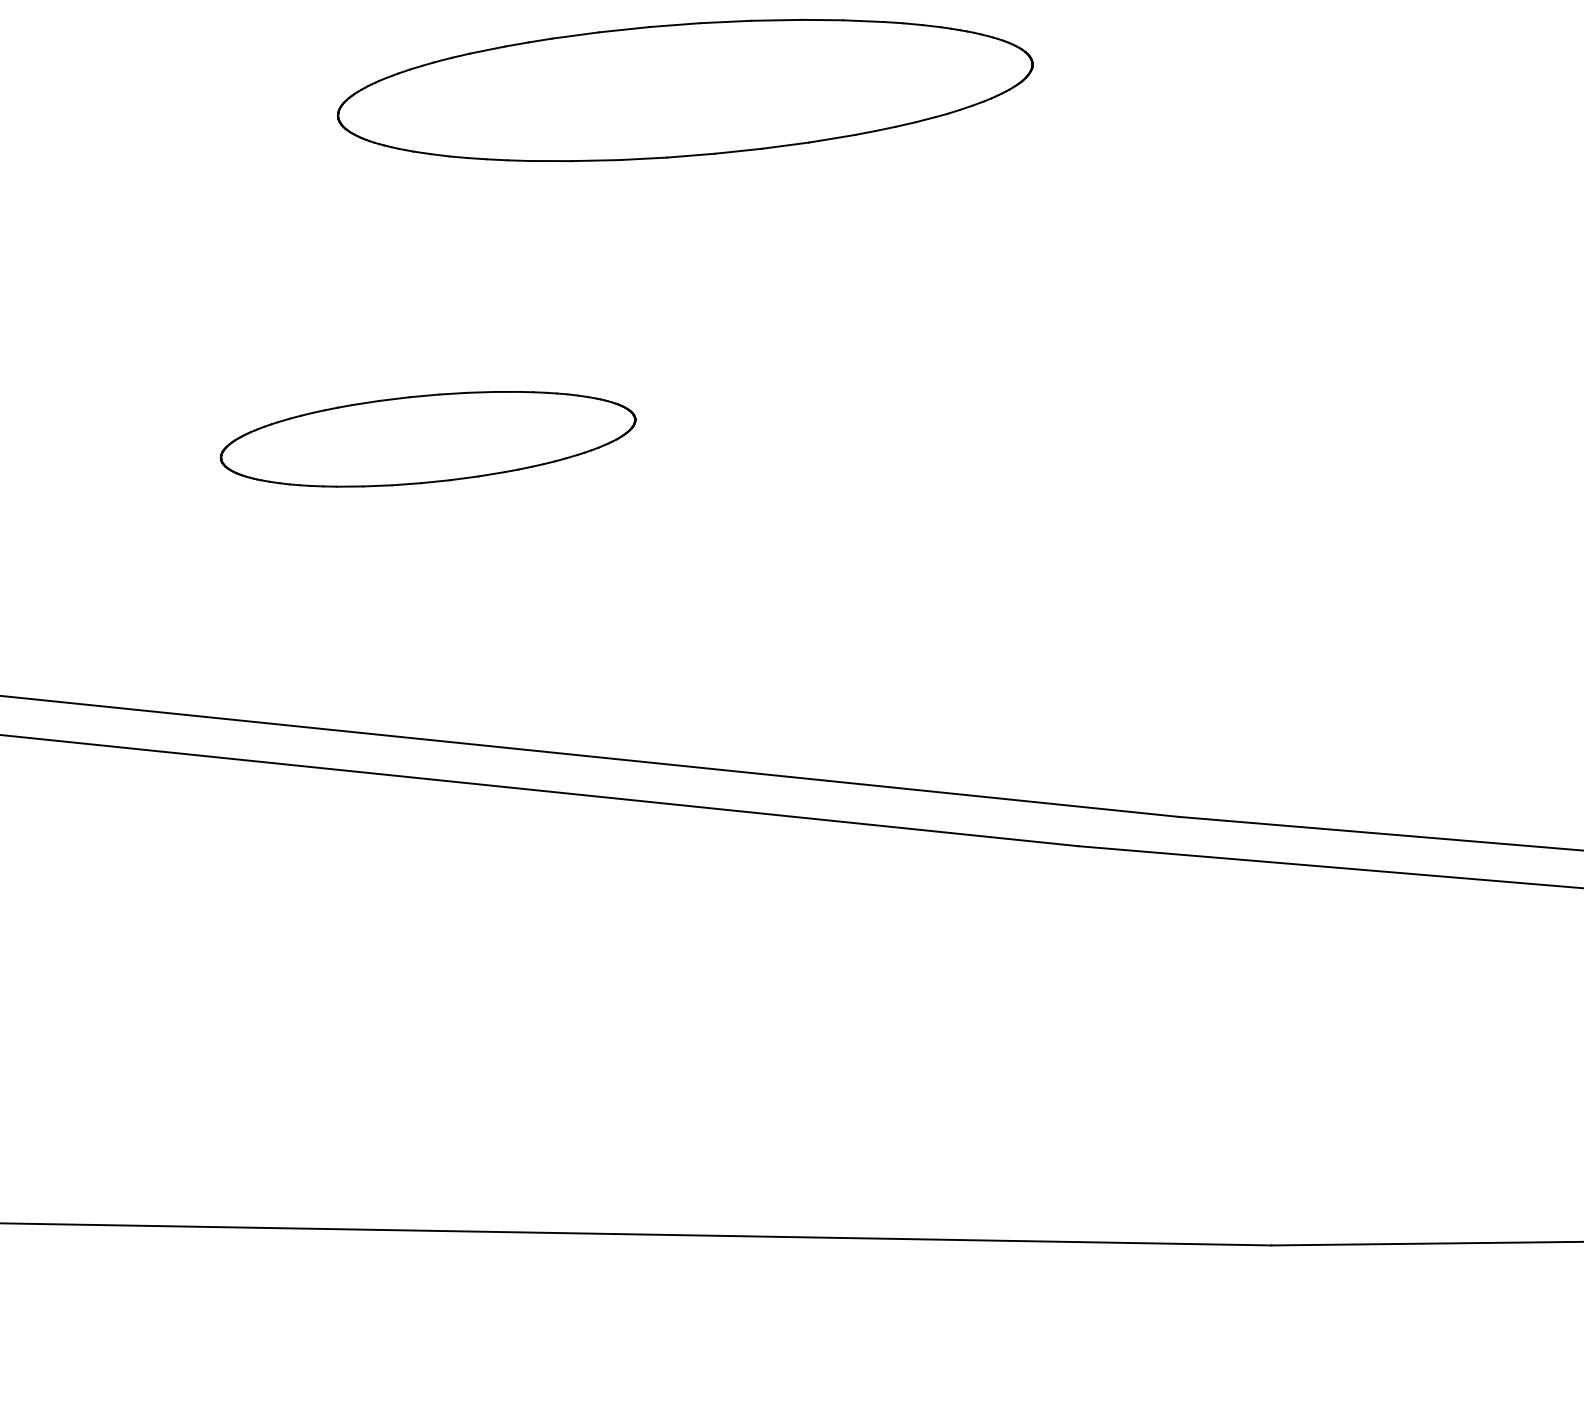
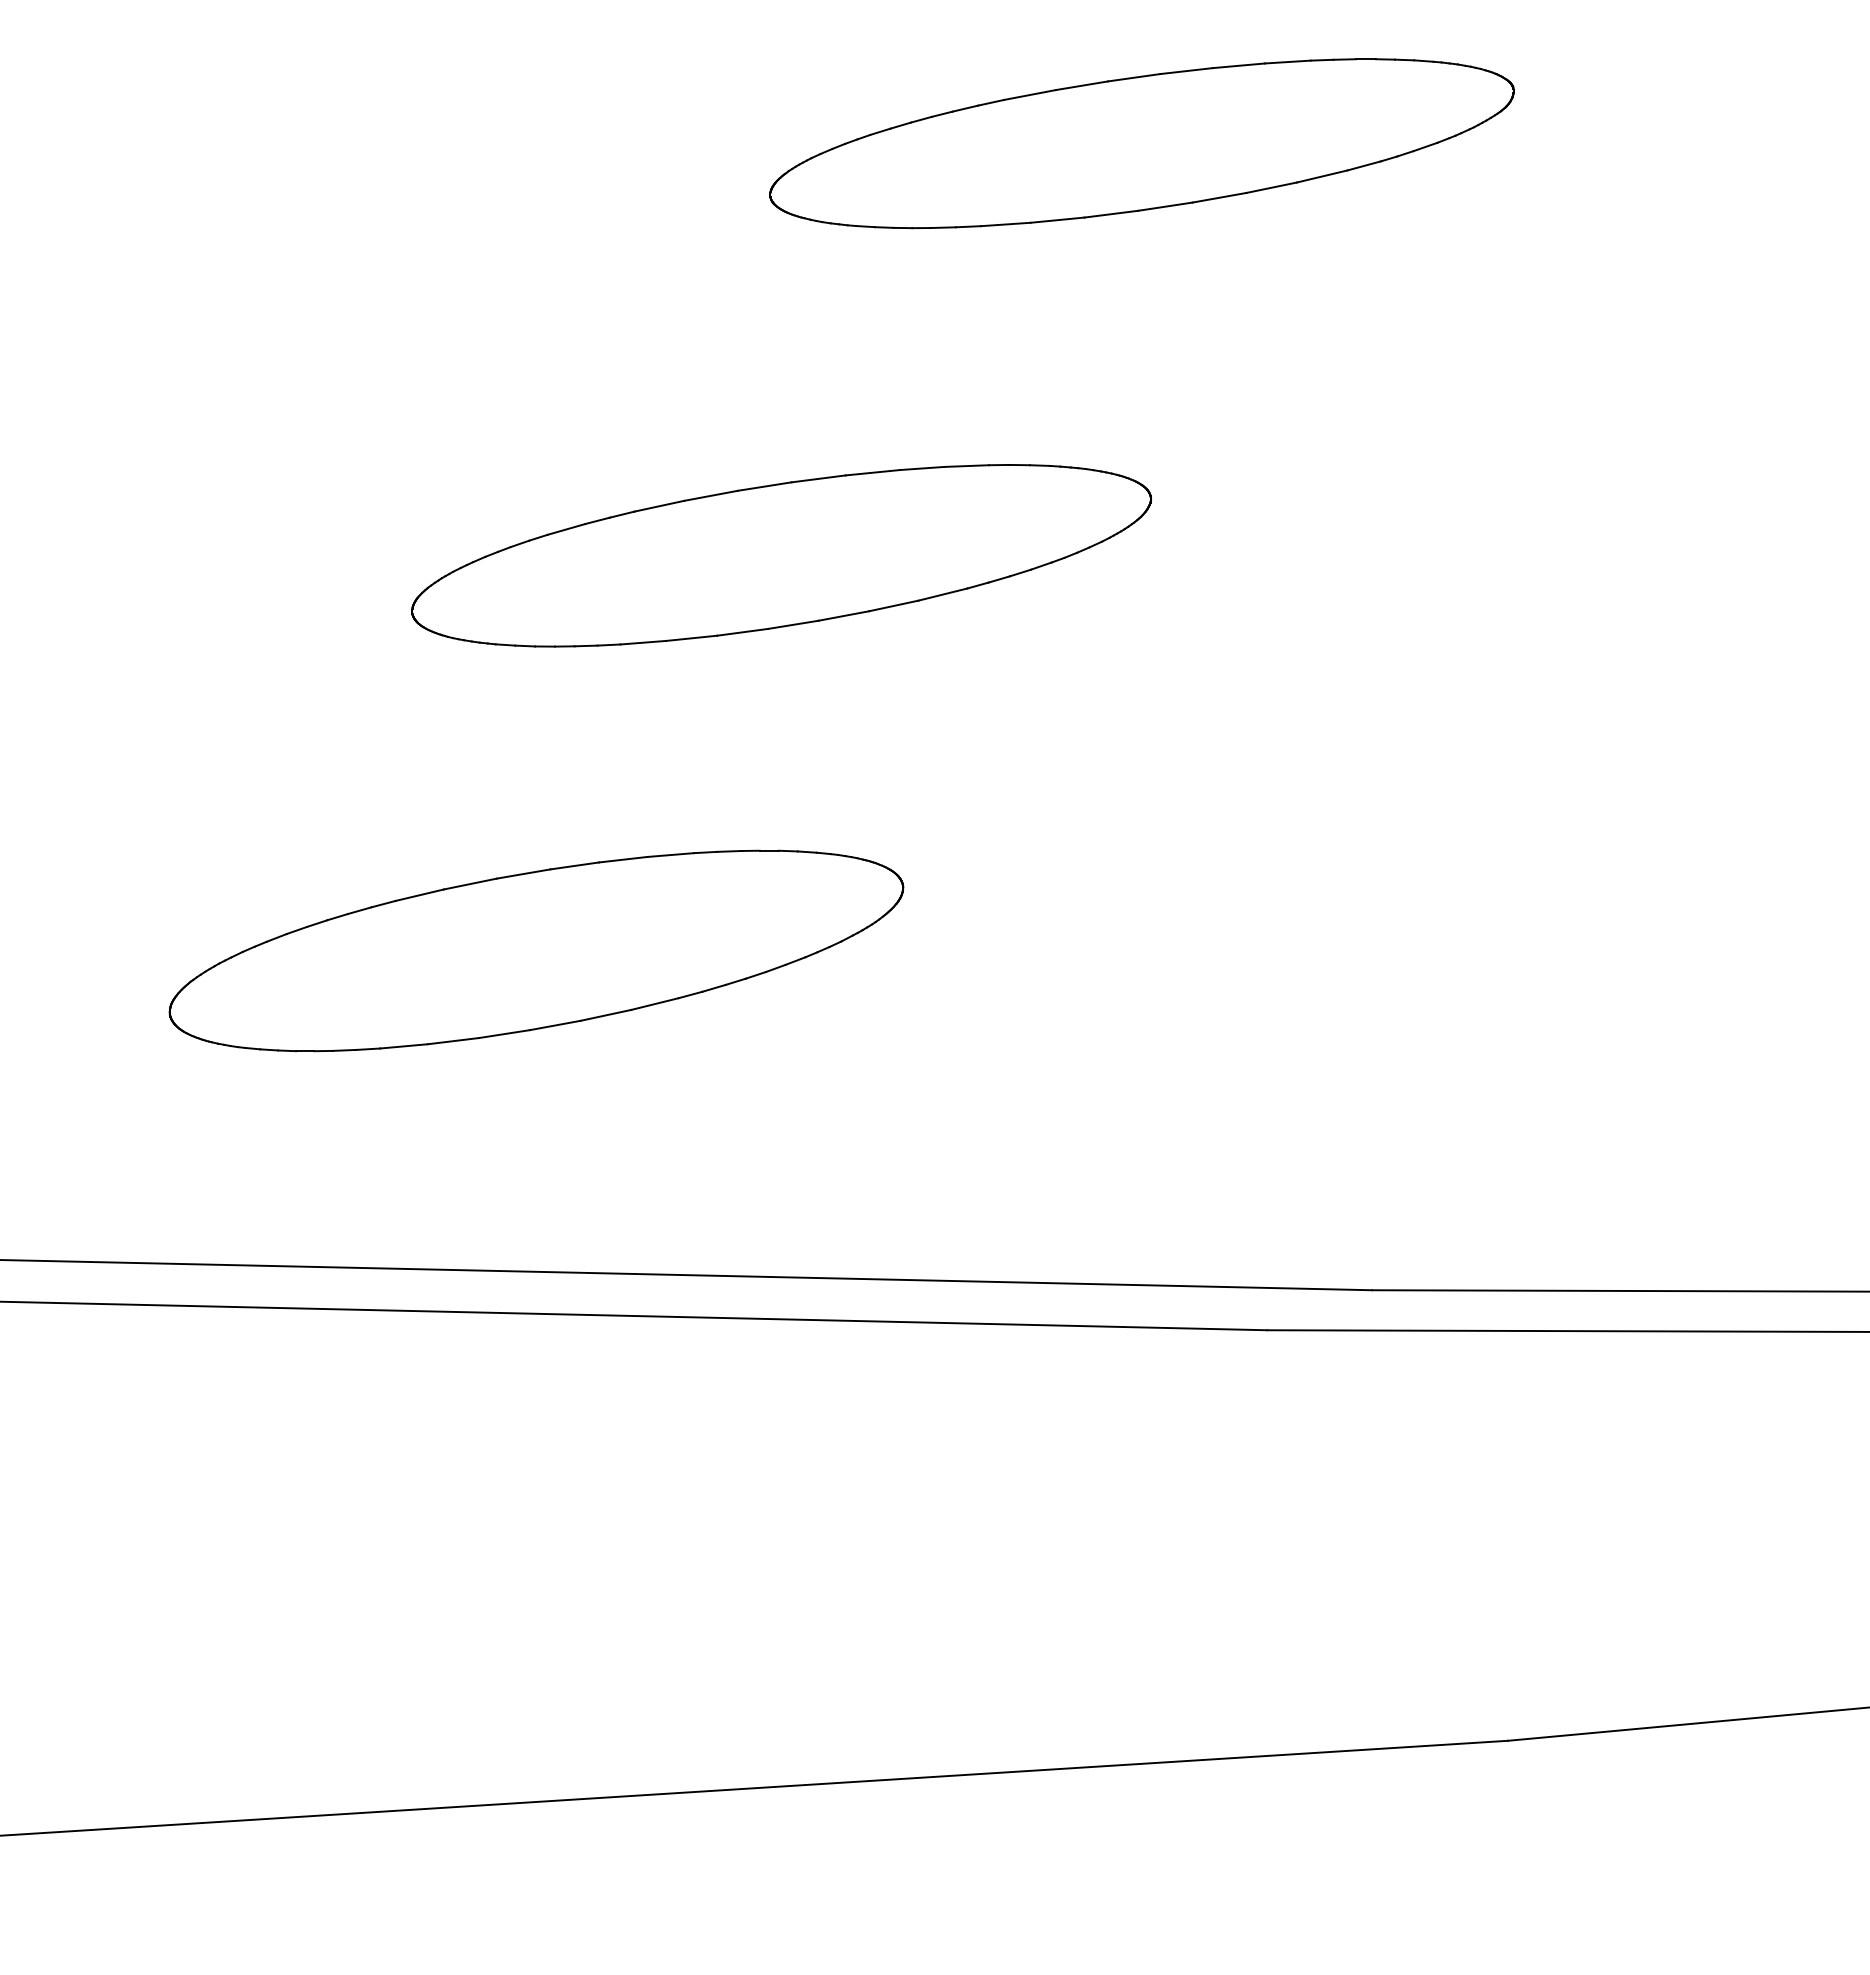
part: (428, 438) -> (536, 950), size x1.67

